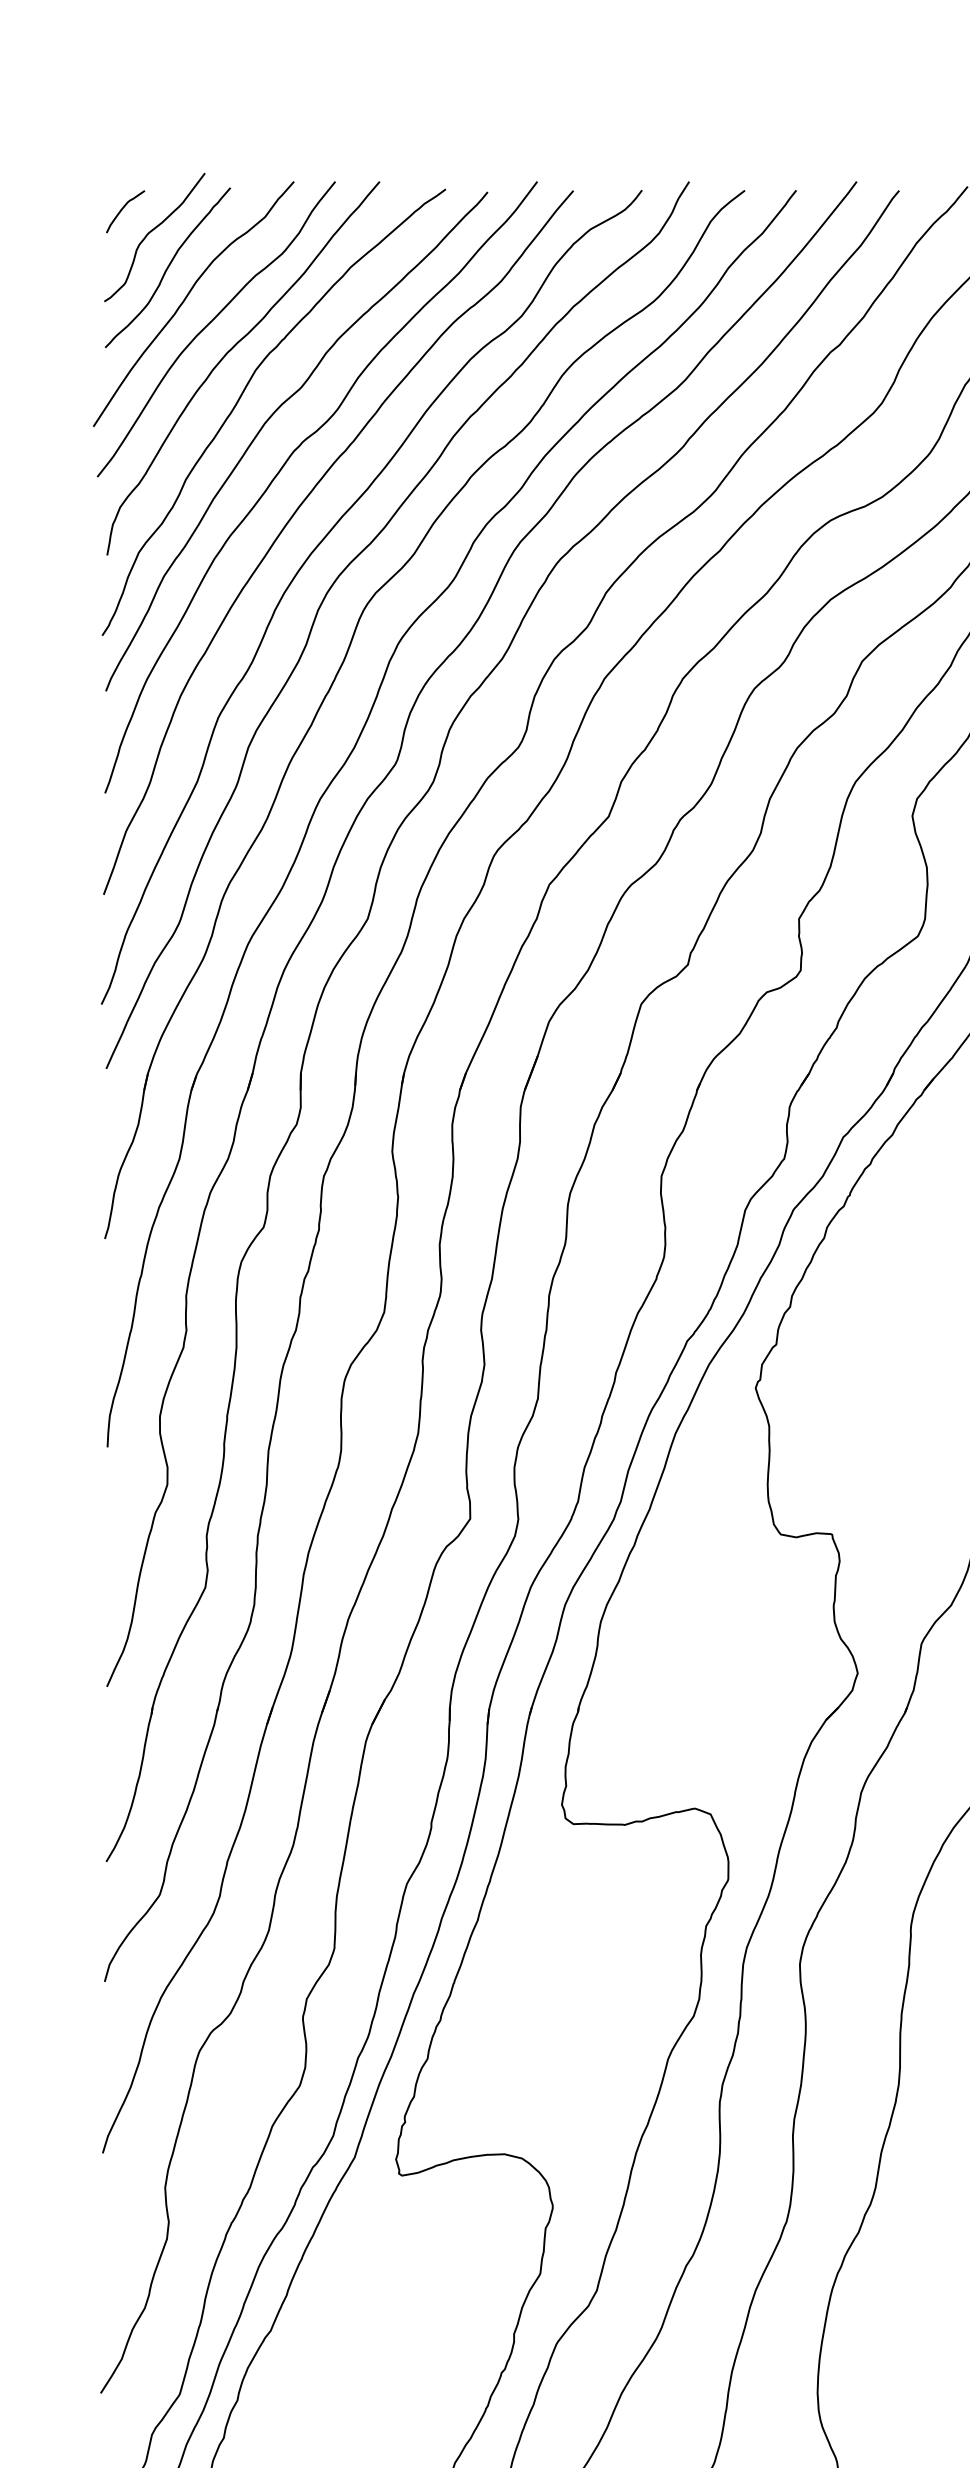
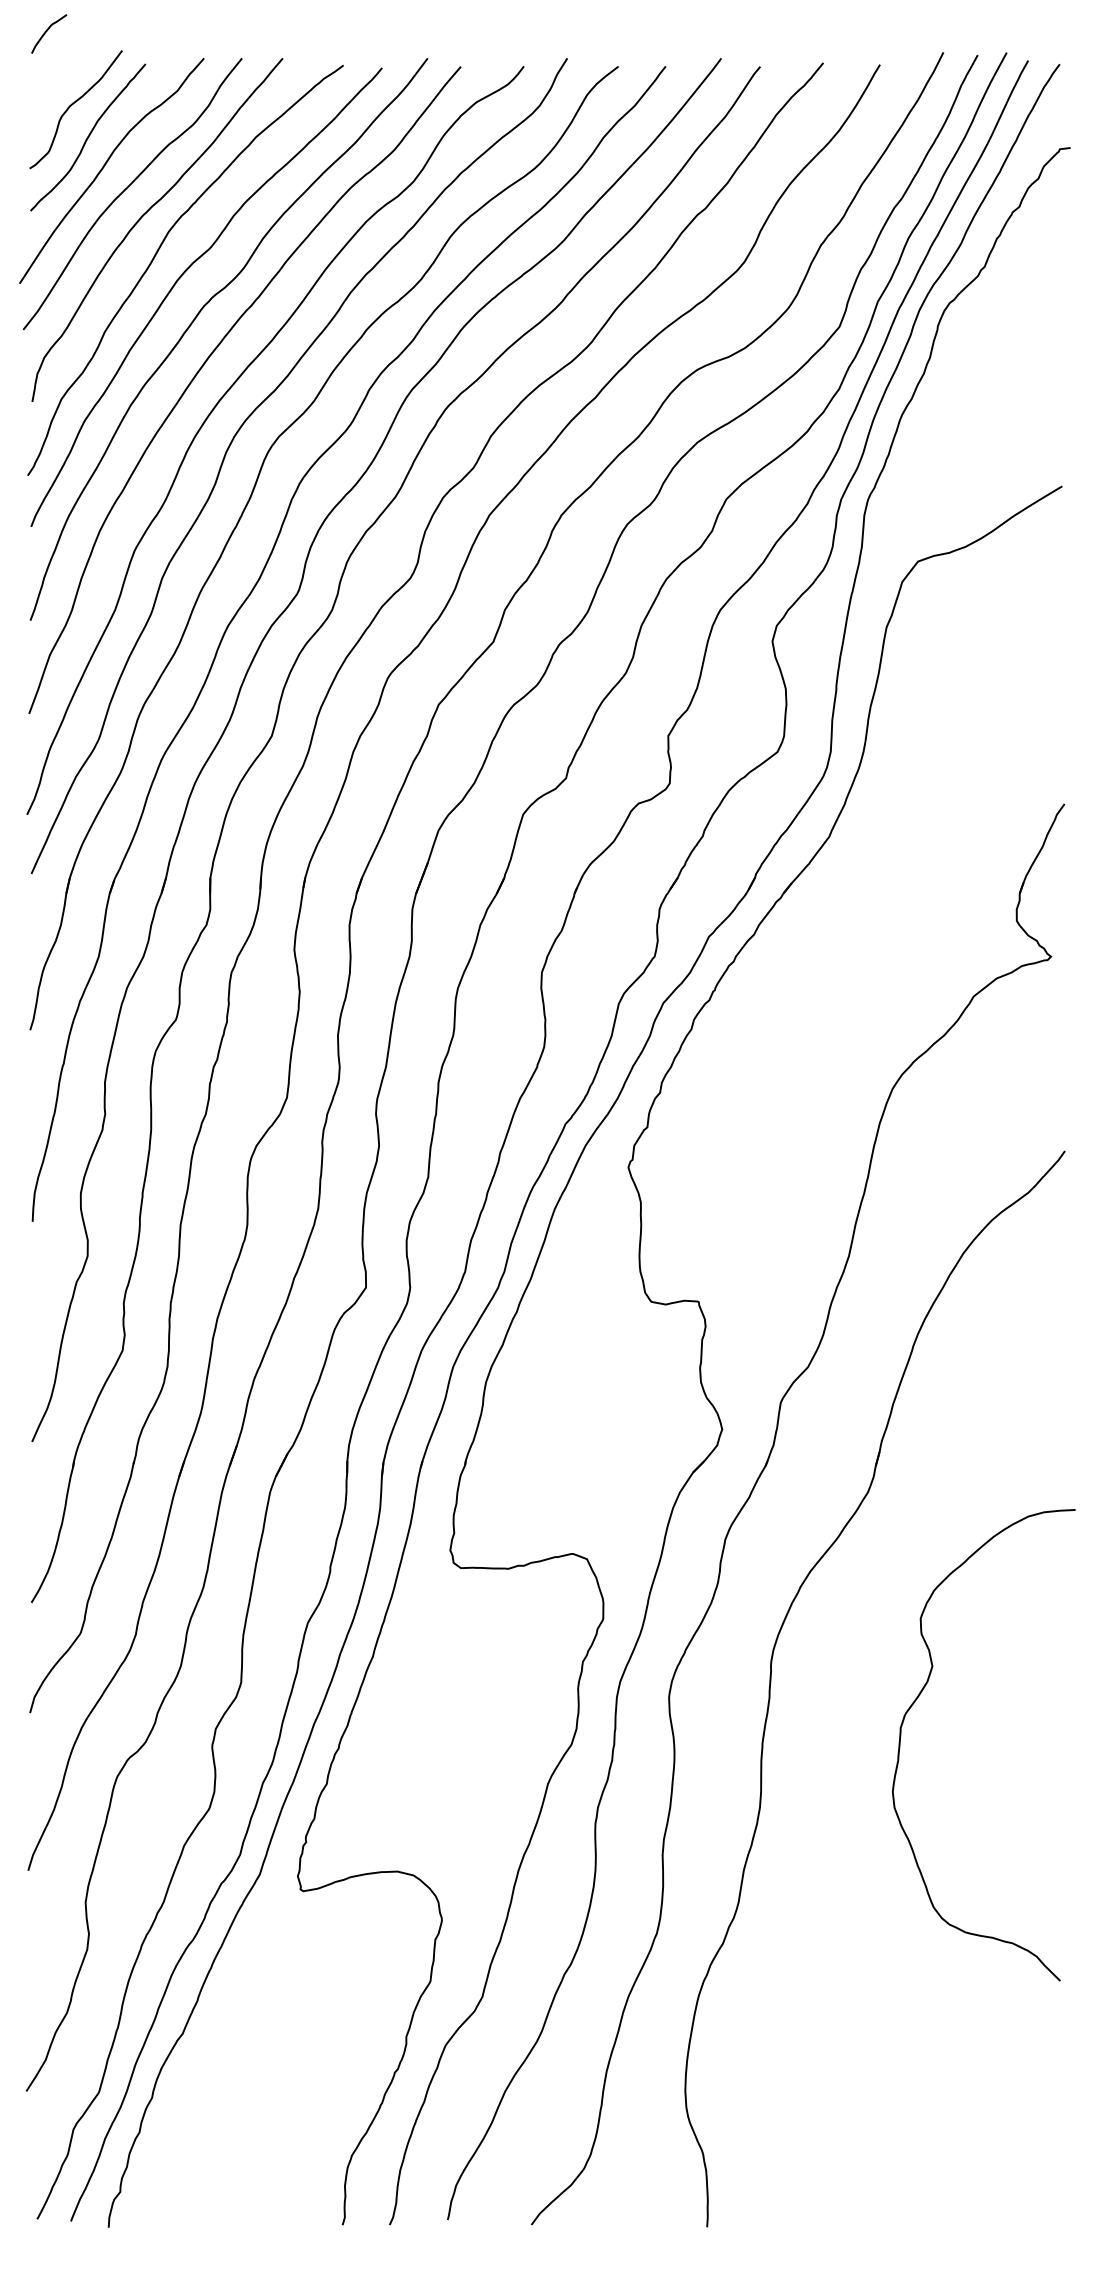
curve: (123, 208) -> (47, 31), moved

